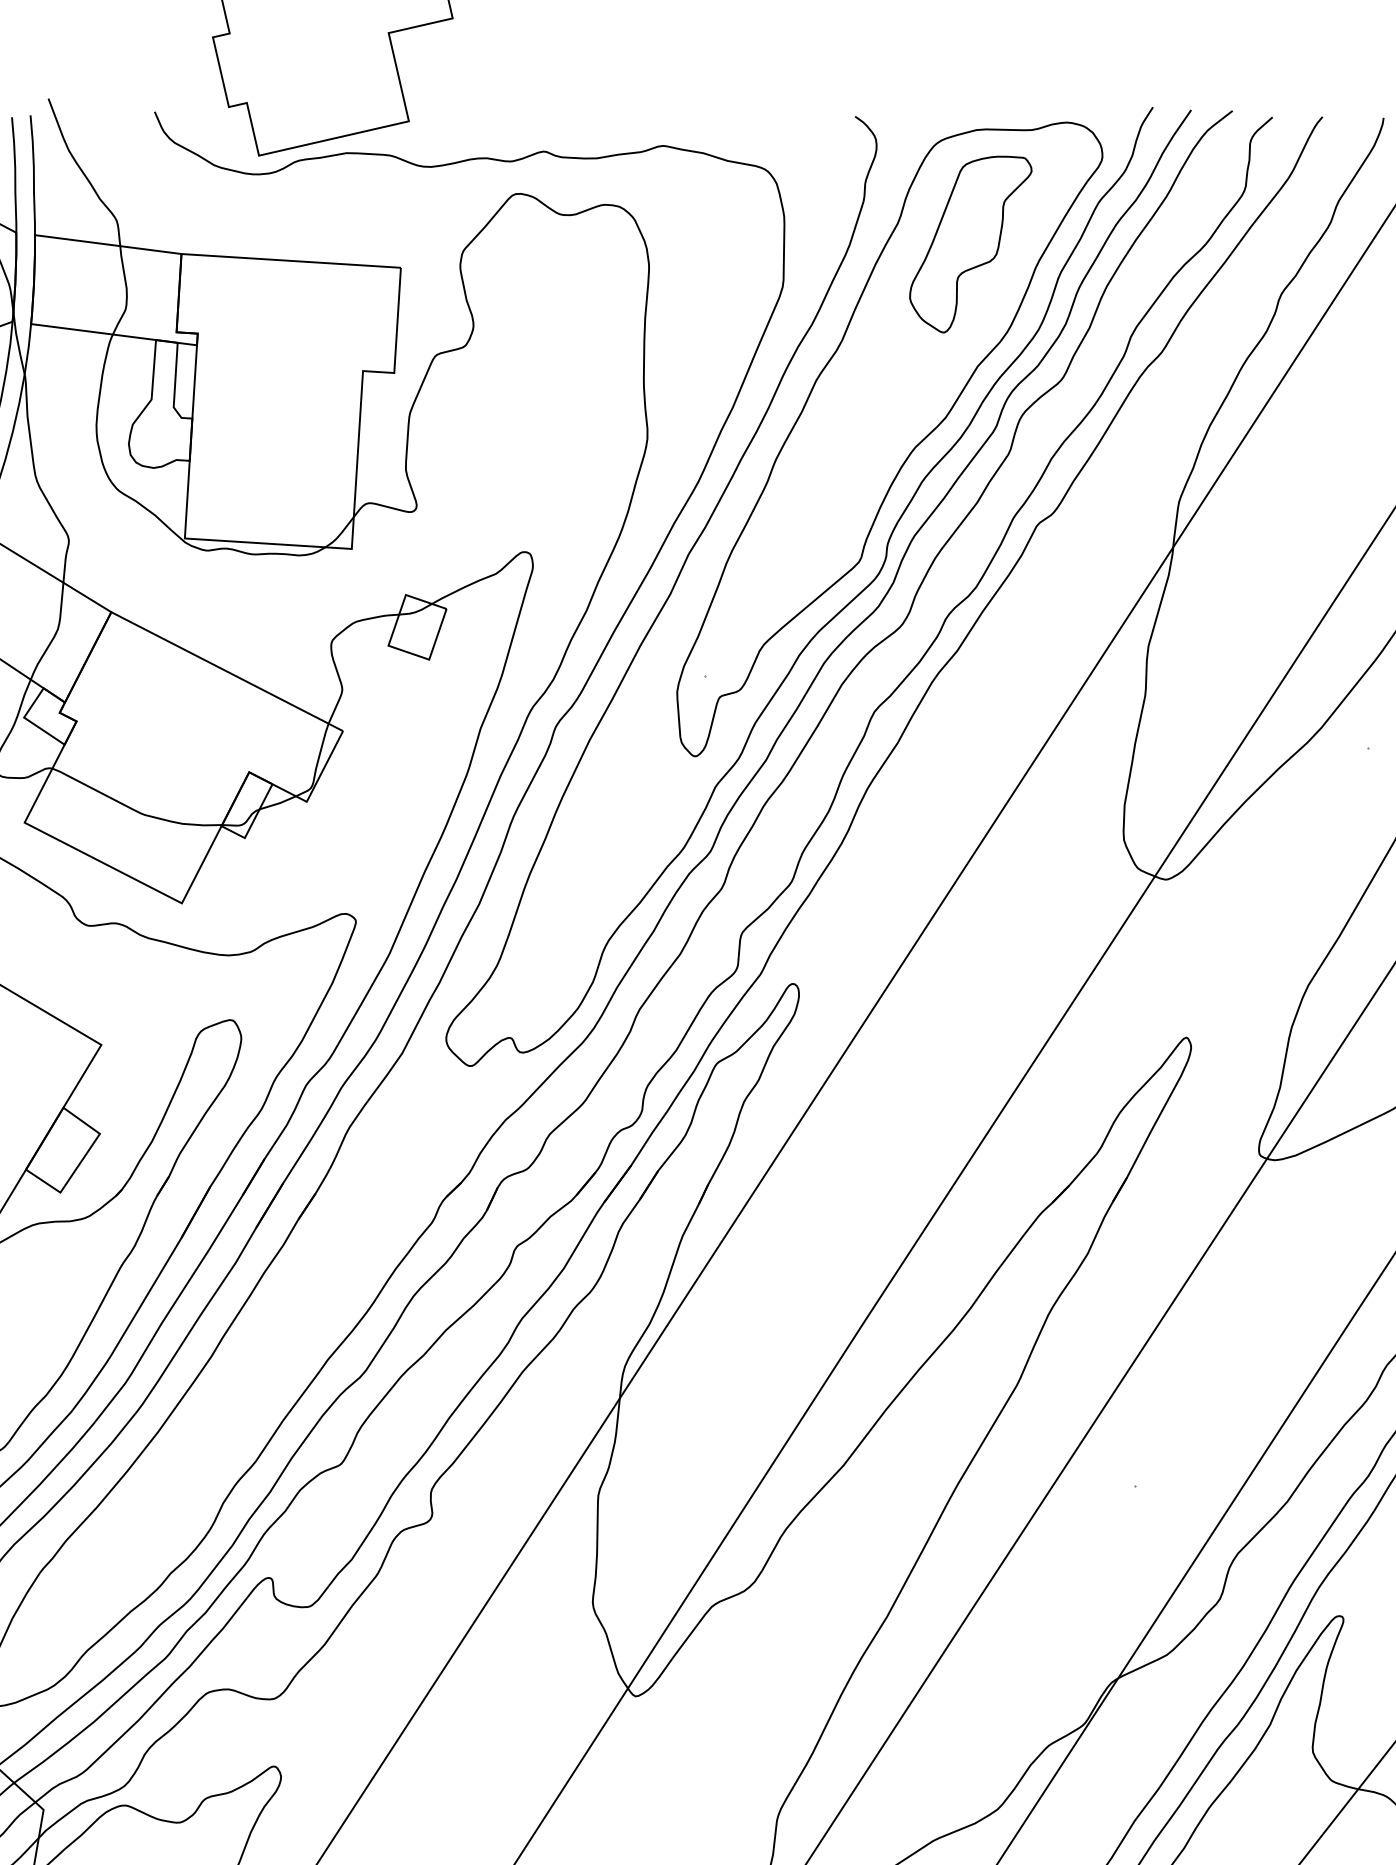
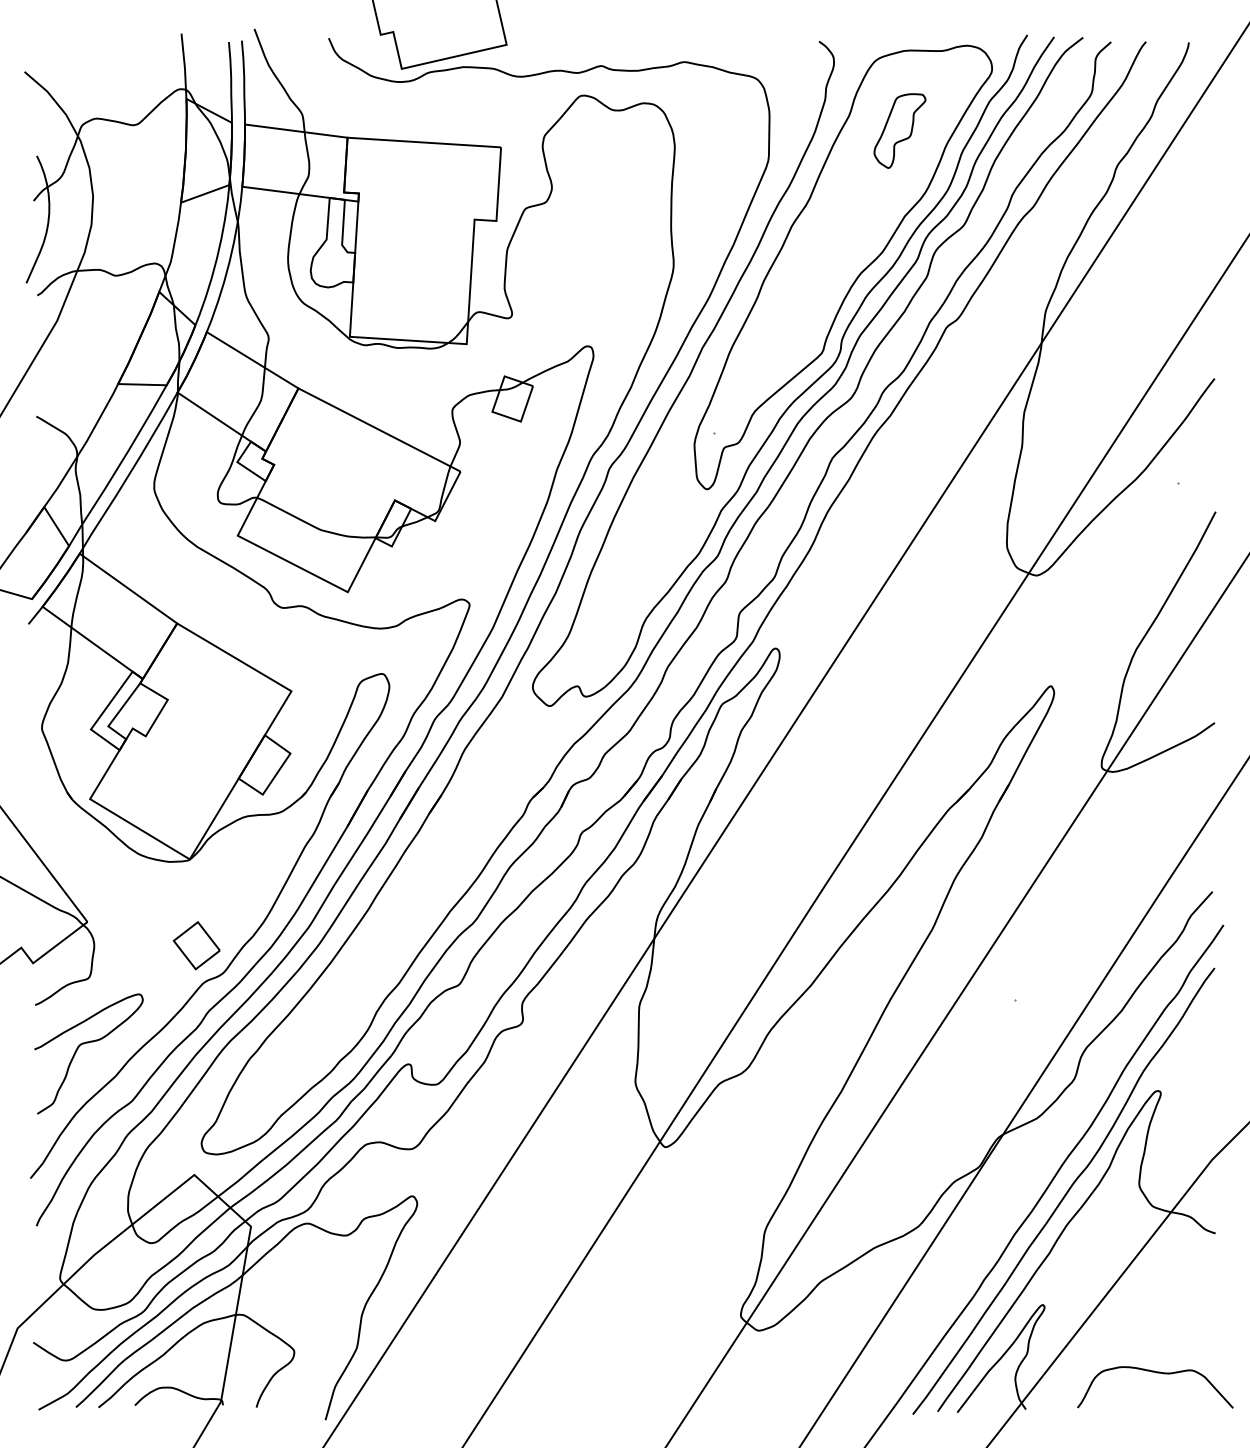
part: (970, 243) -> (899, 130), size x0.6

